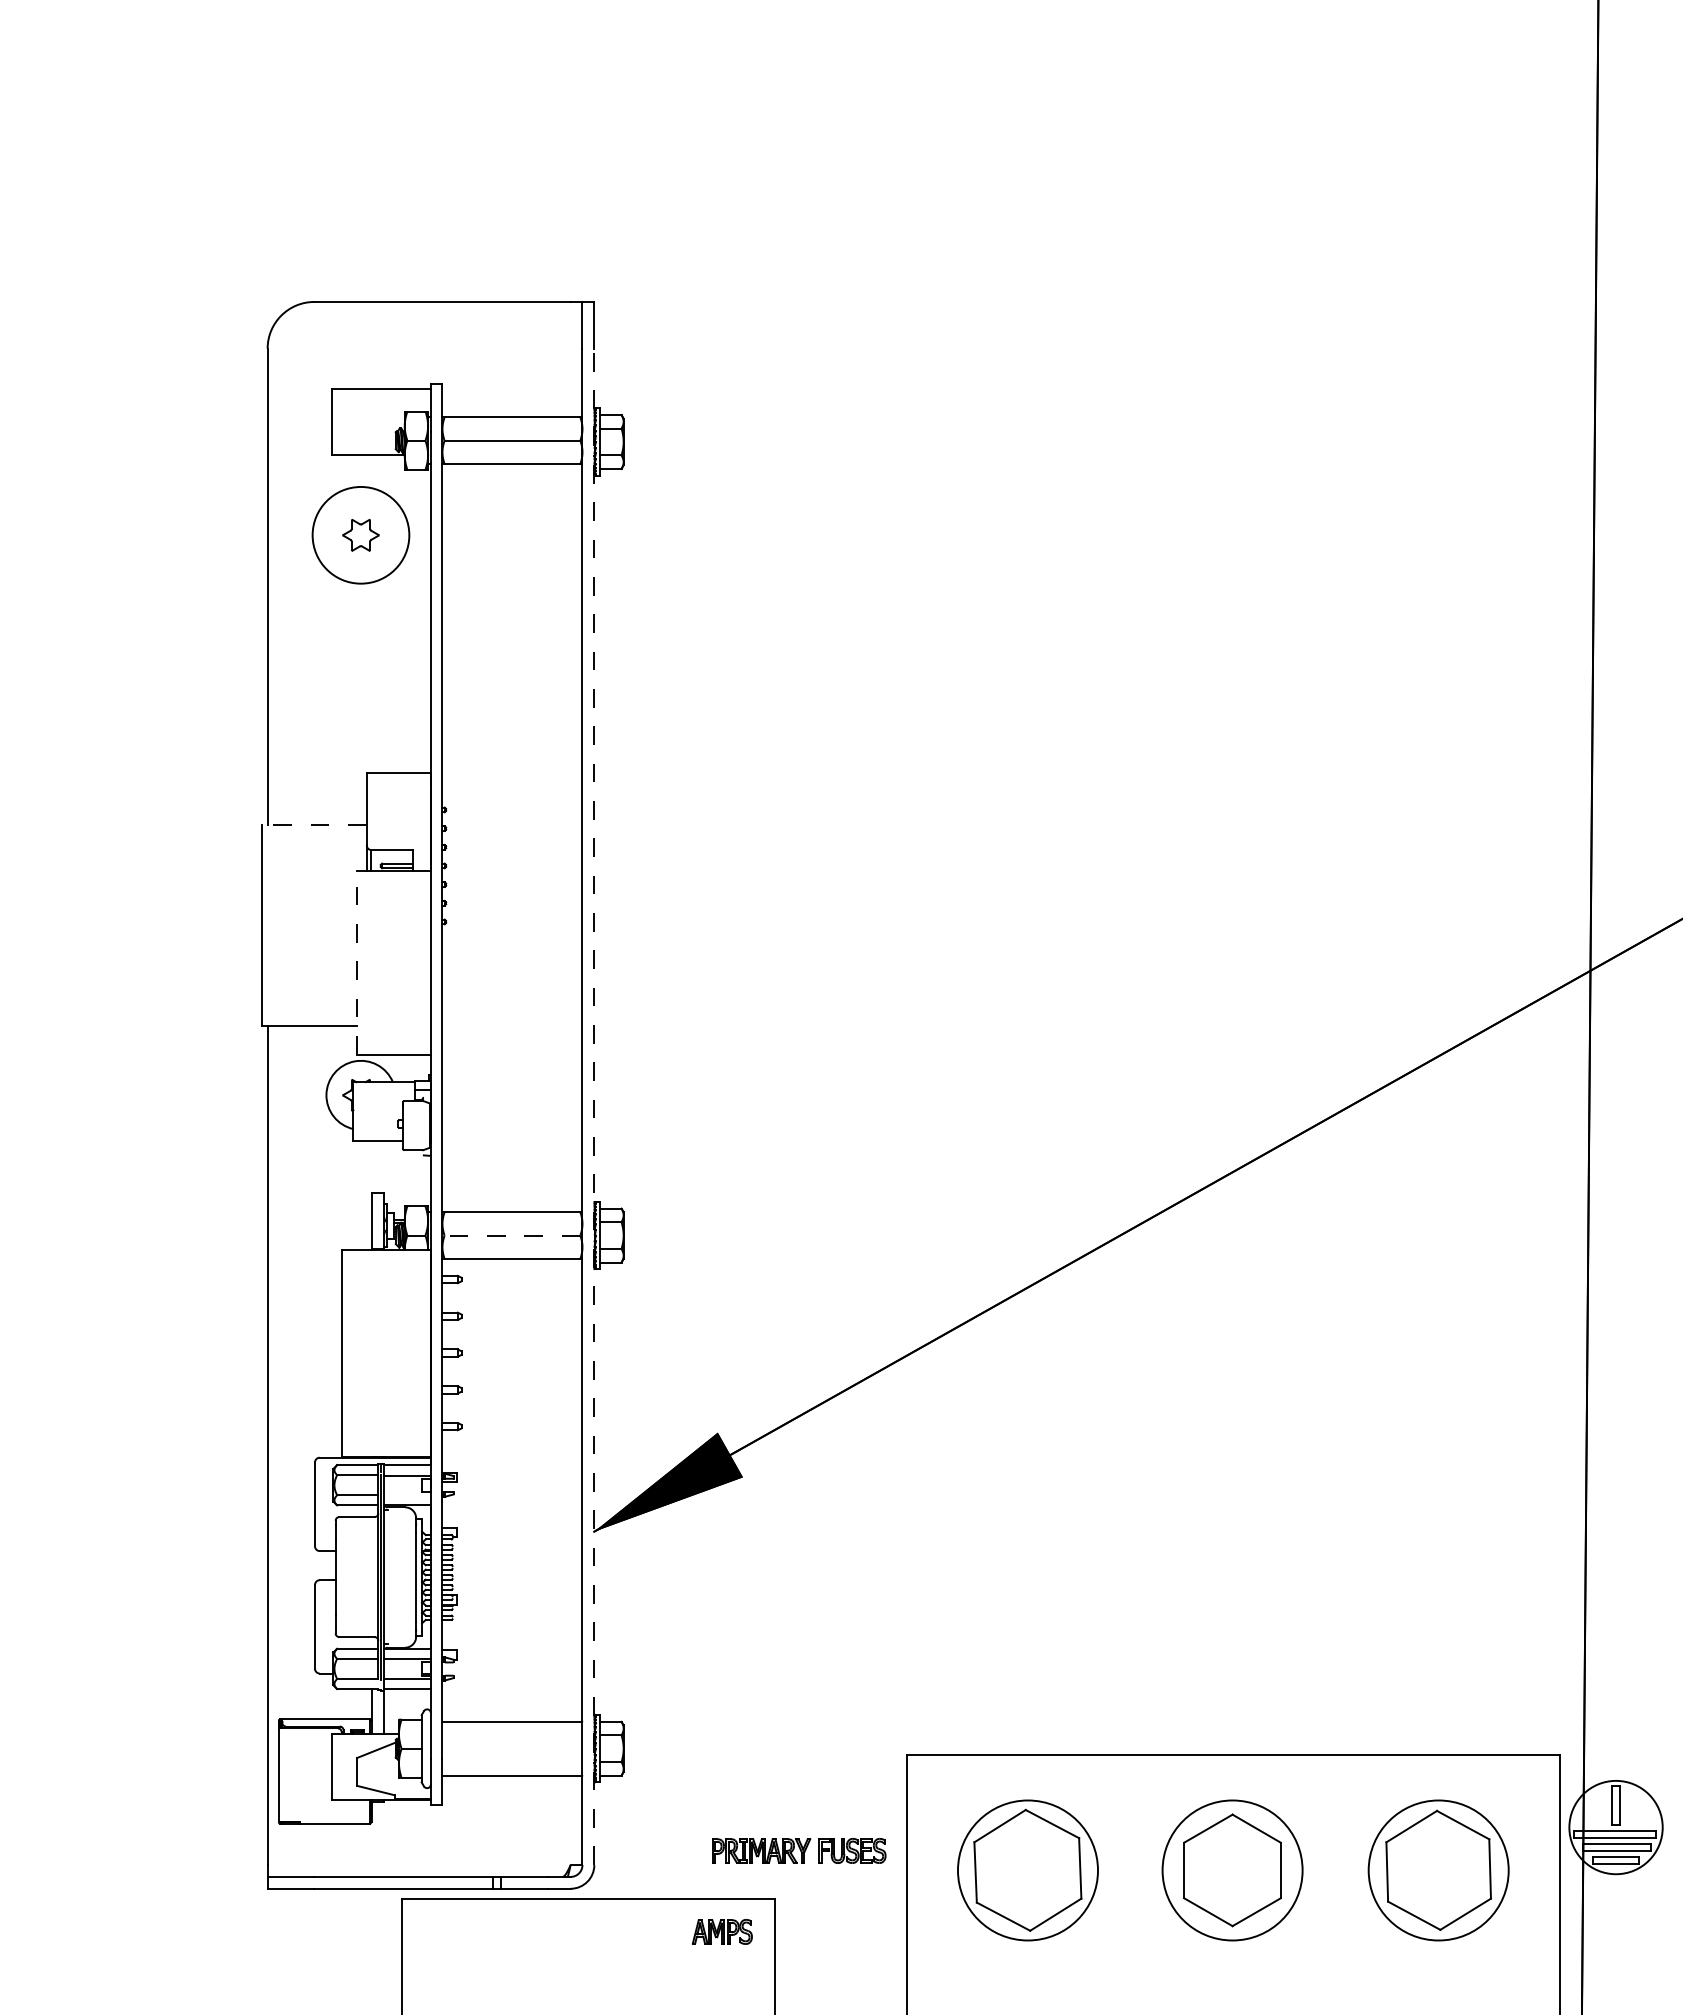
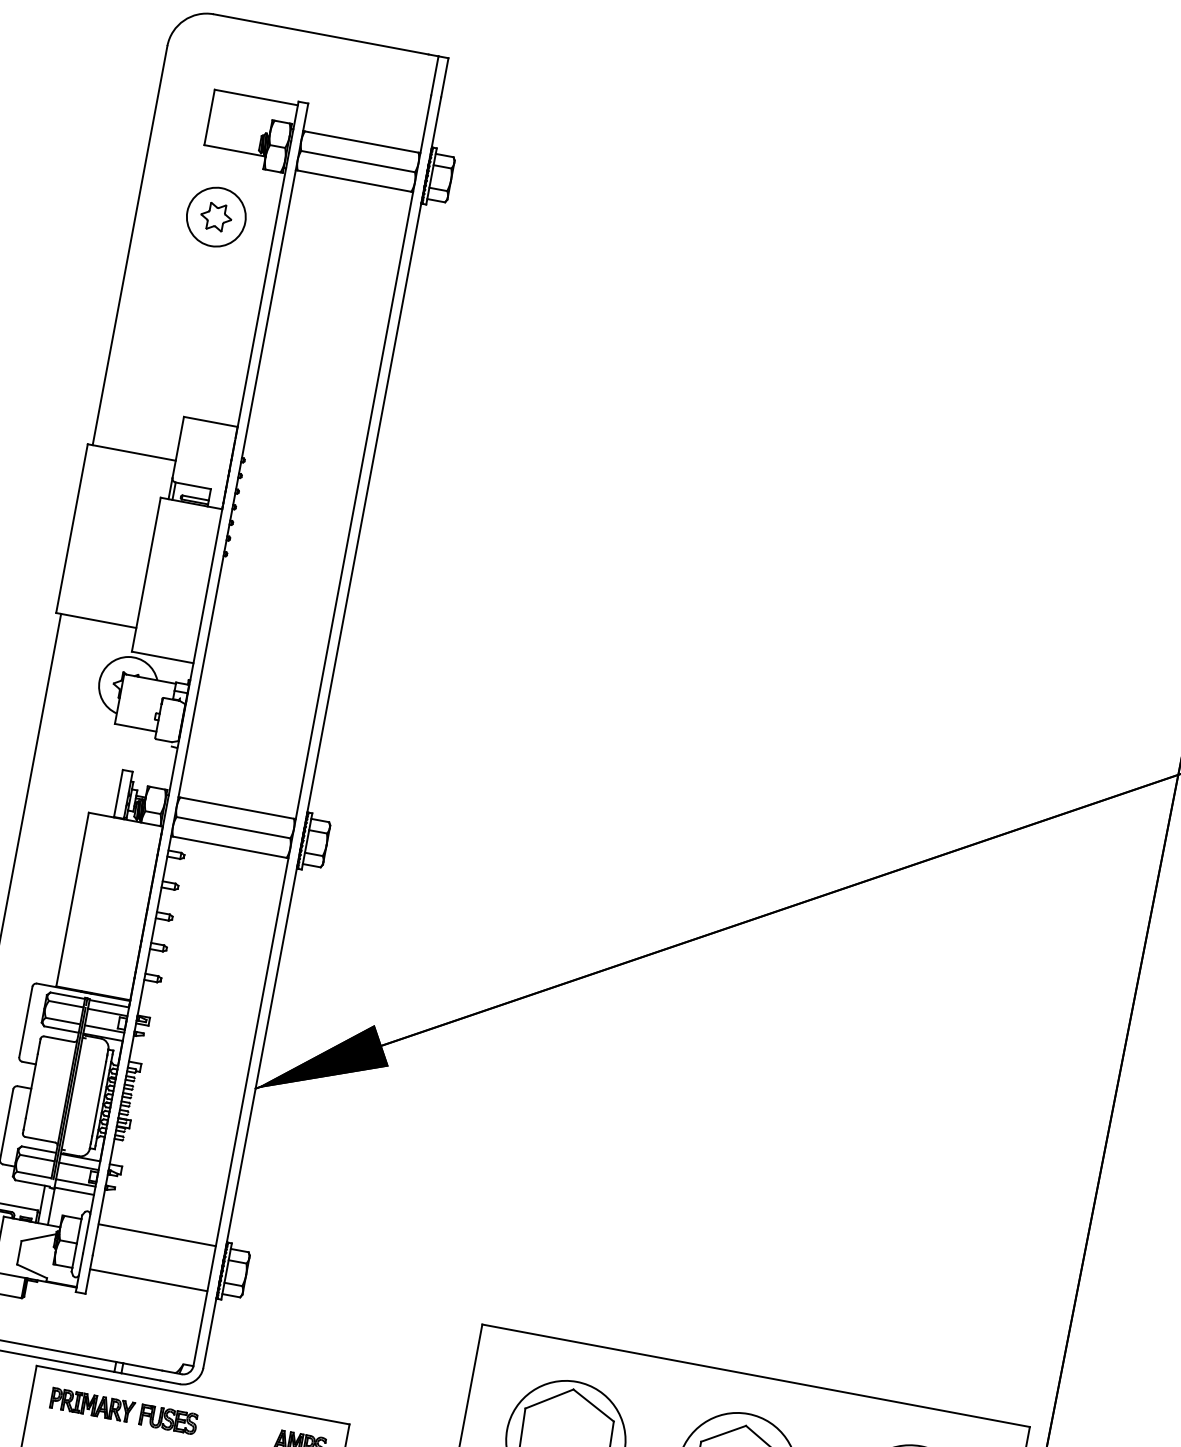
circle: (360, 534) -> (216, 216), size x0.71
line: (313, 824) -> (131, 452), dashed -> solid
line: (357, 962) -> (146, 574), dashed -> solid
line: (594, 1106) -> (322, 732), dashed -> solid
line: (512, 1235) -> (233, 827), dashed -> solid
line: (406, 1495) -> (103, 1028), added
part: (799, 1850) -> (124, 1410), moved

